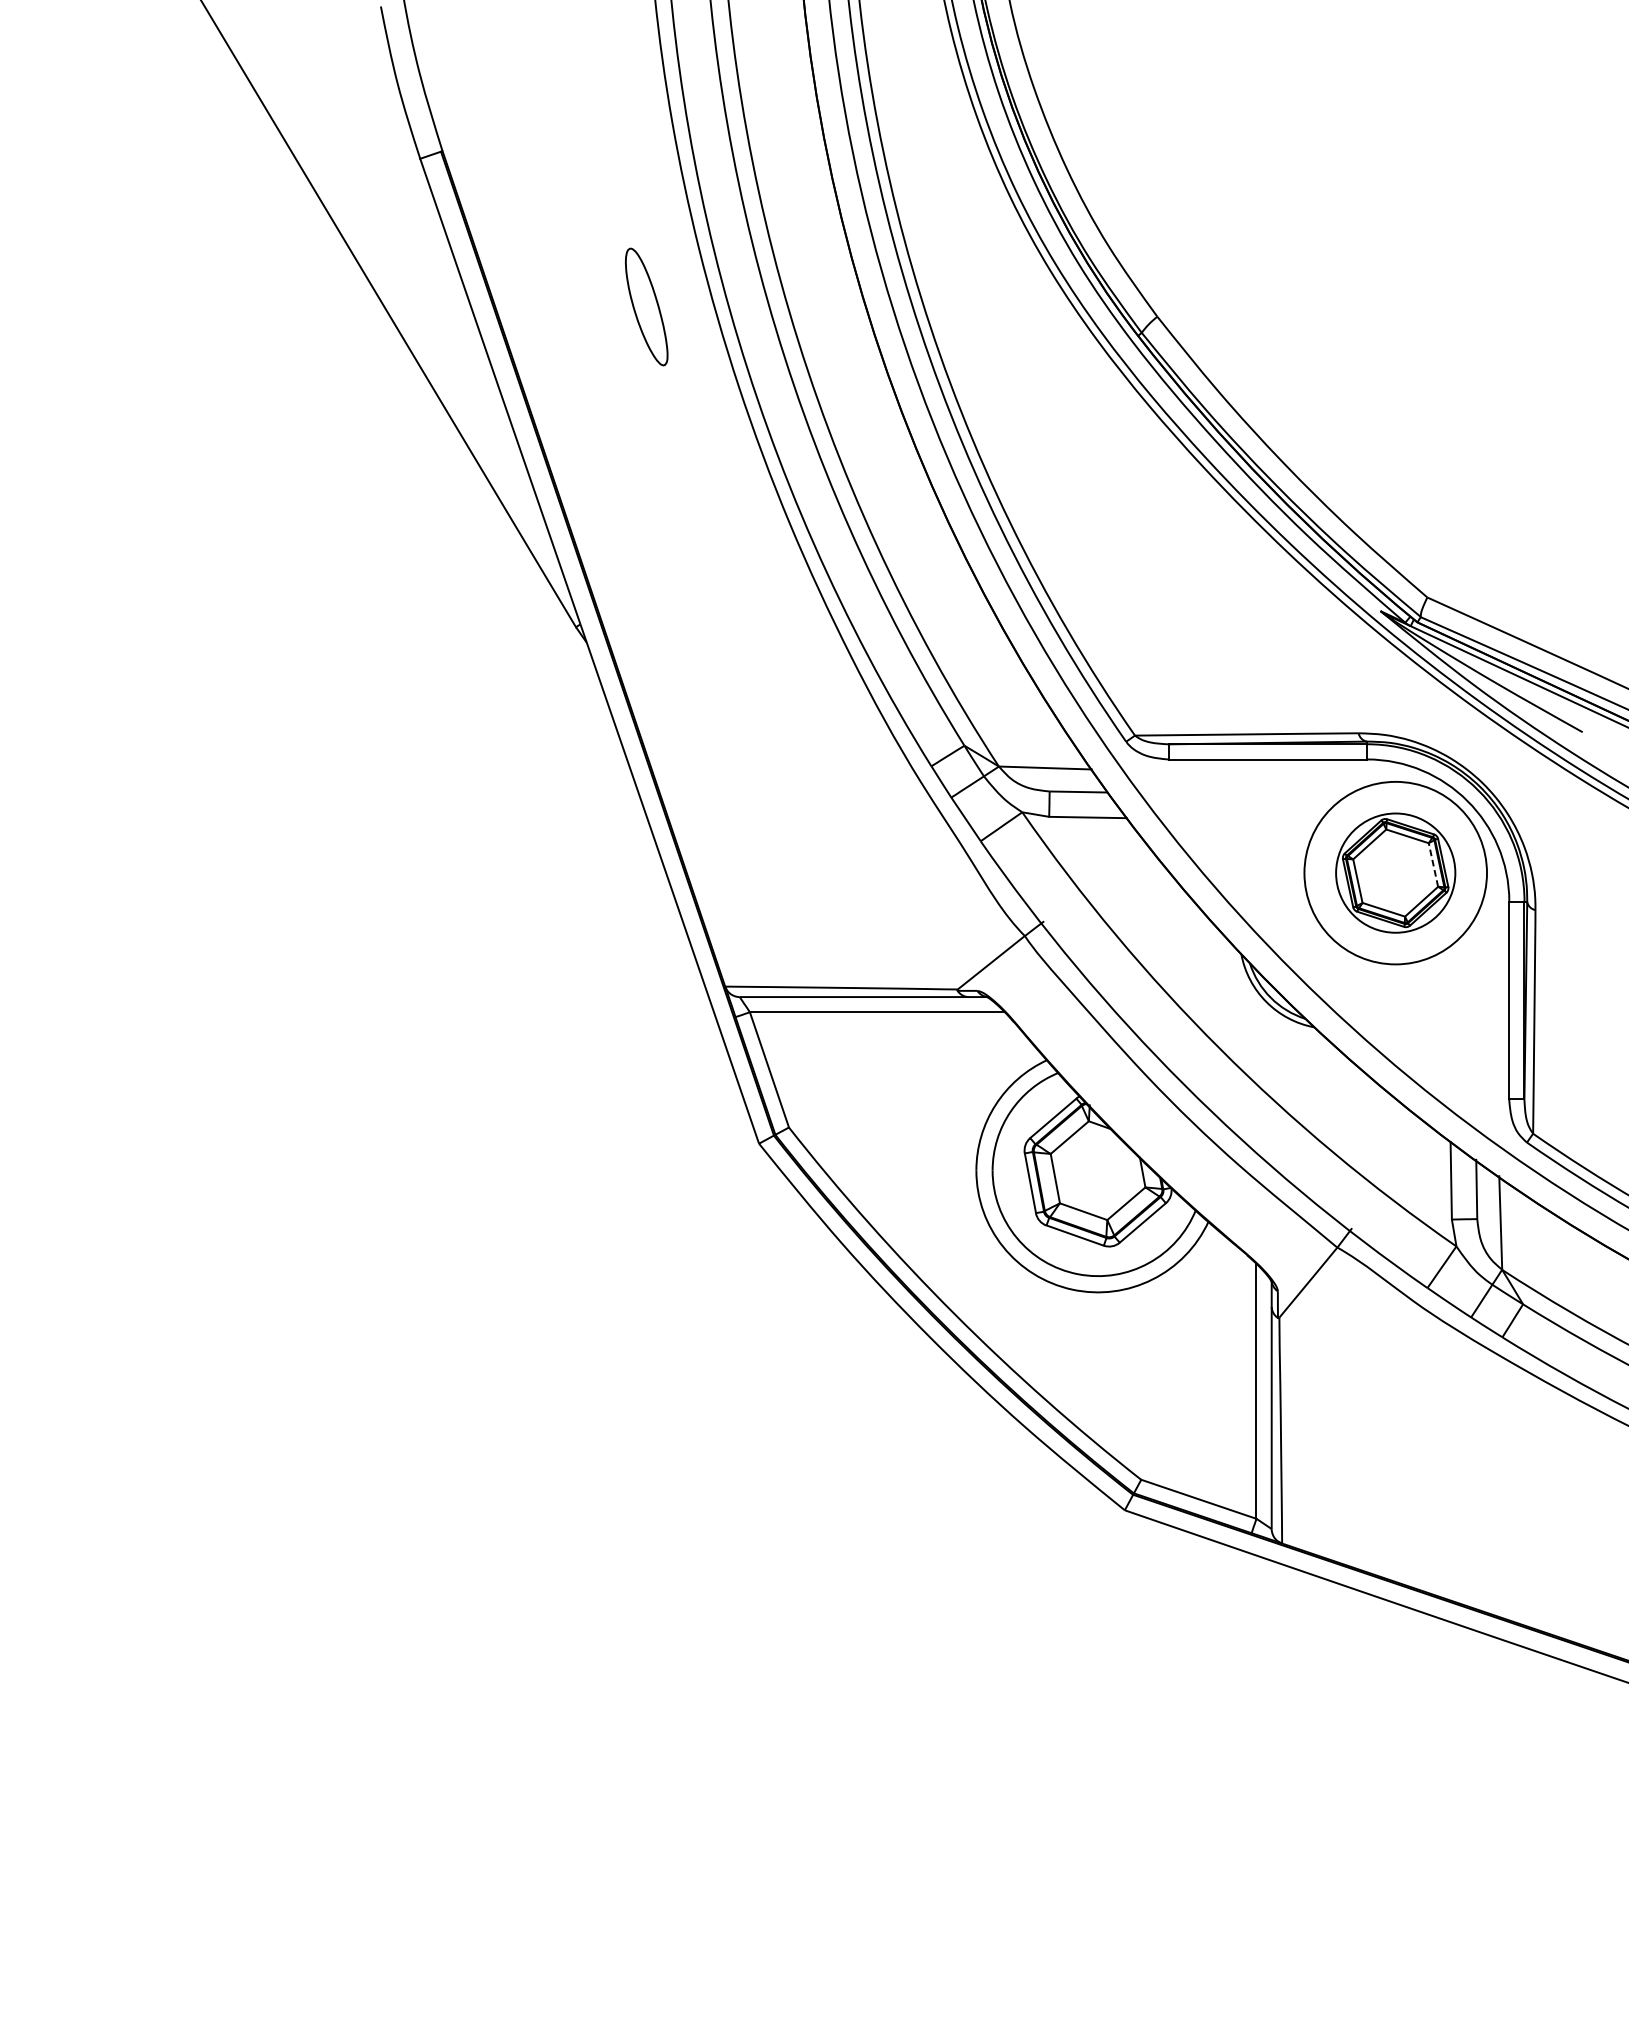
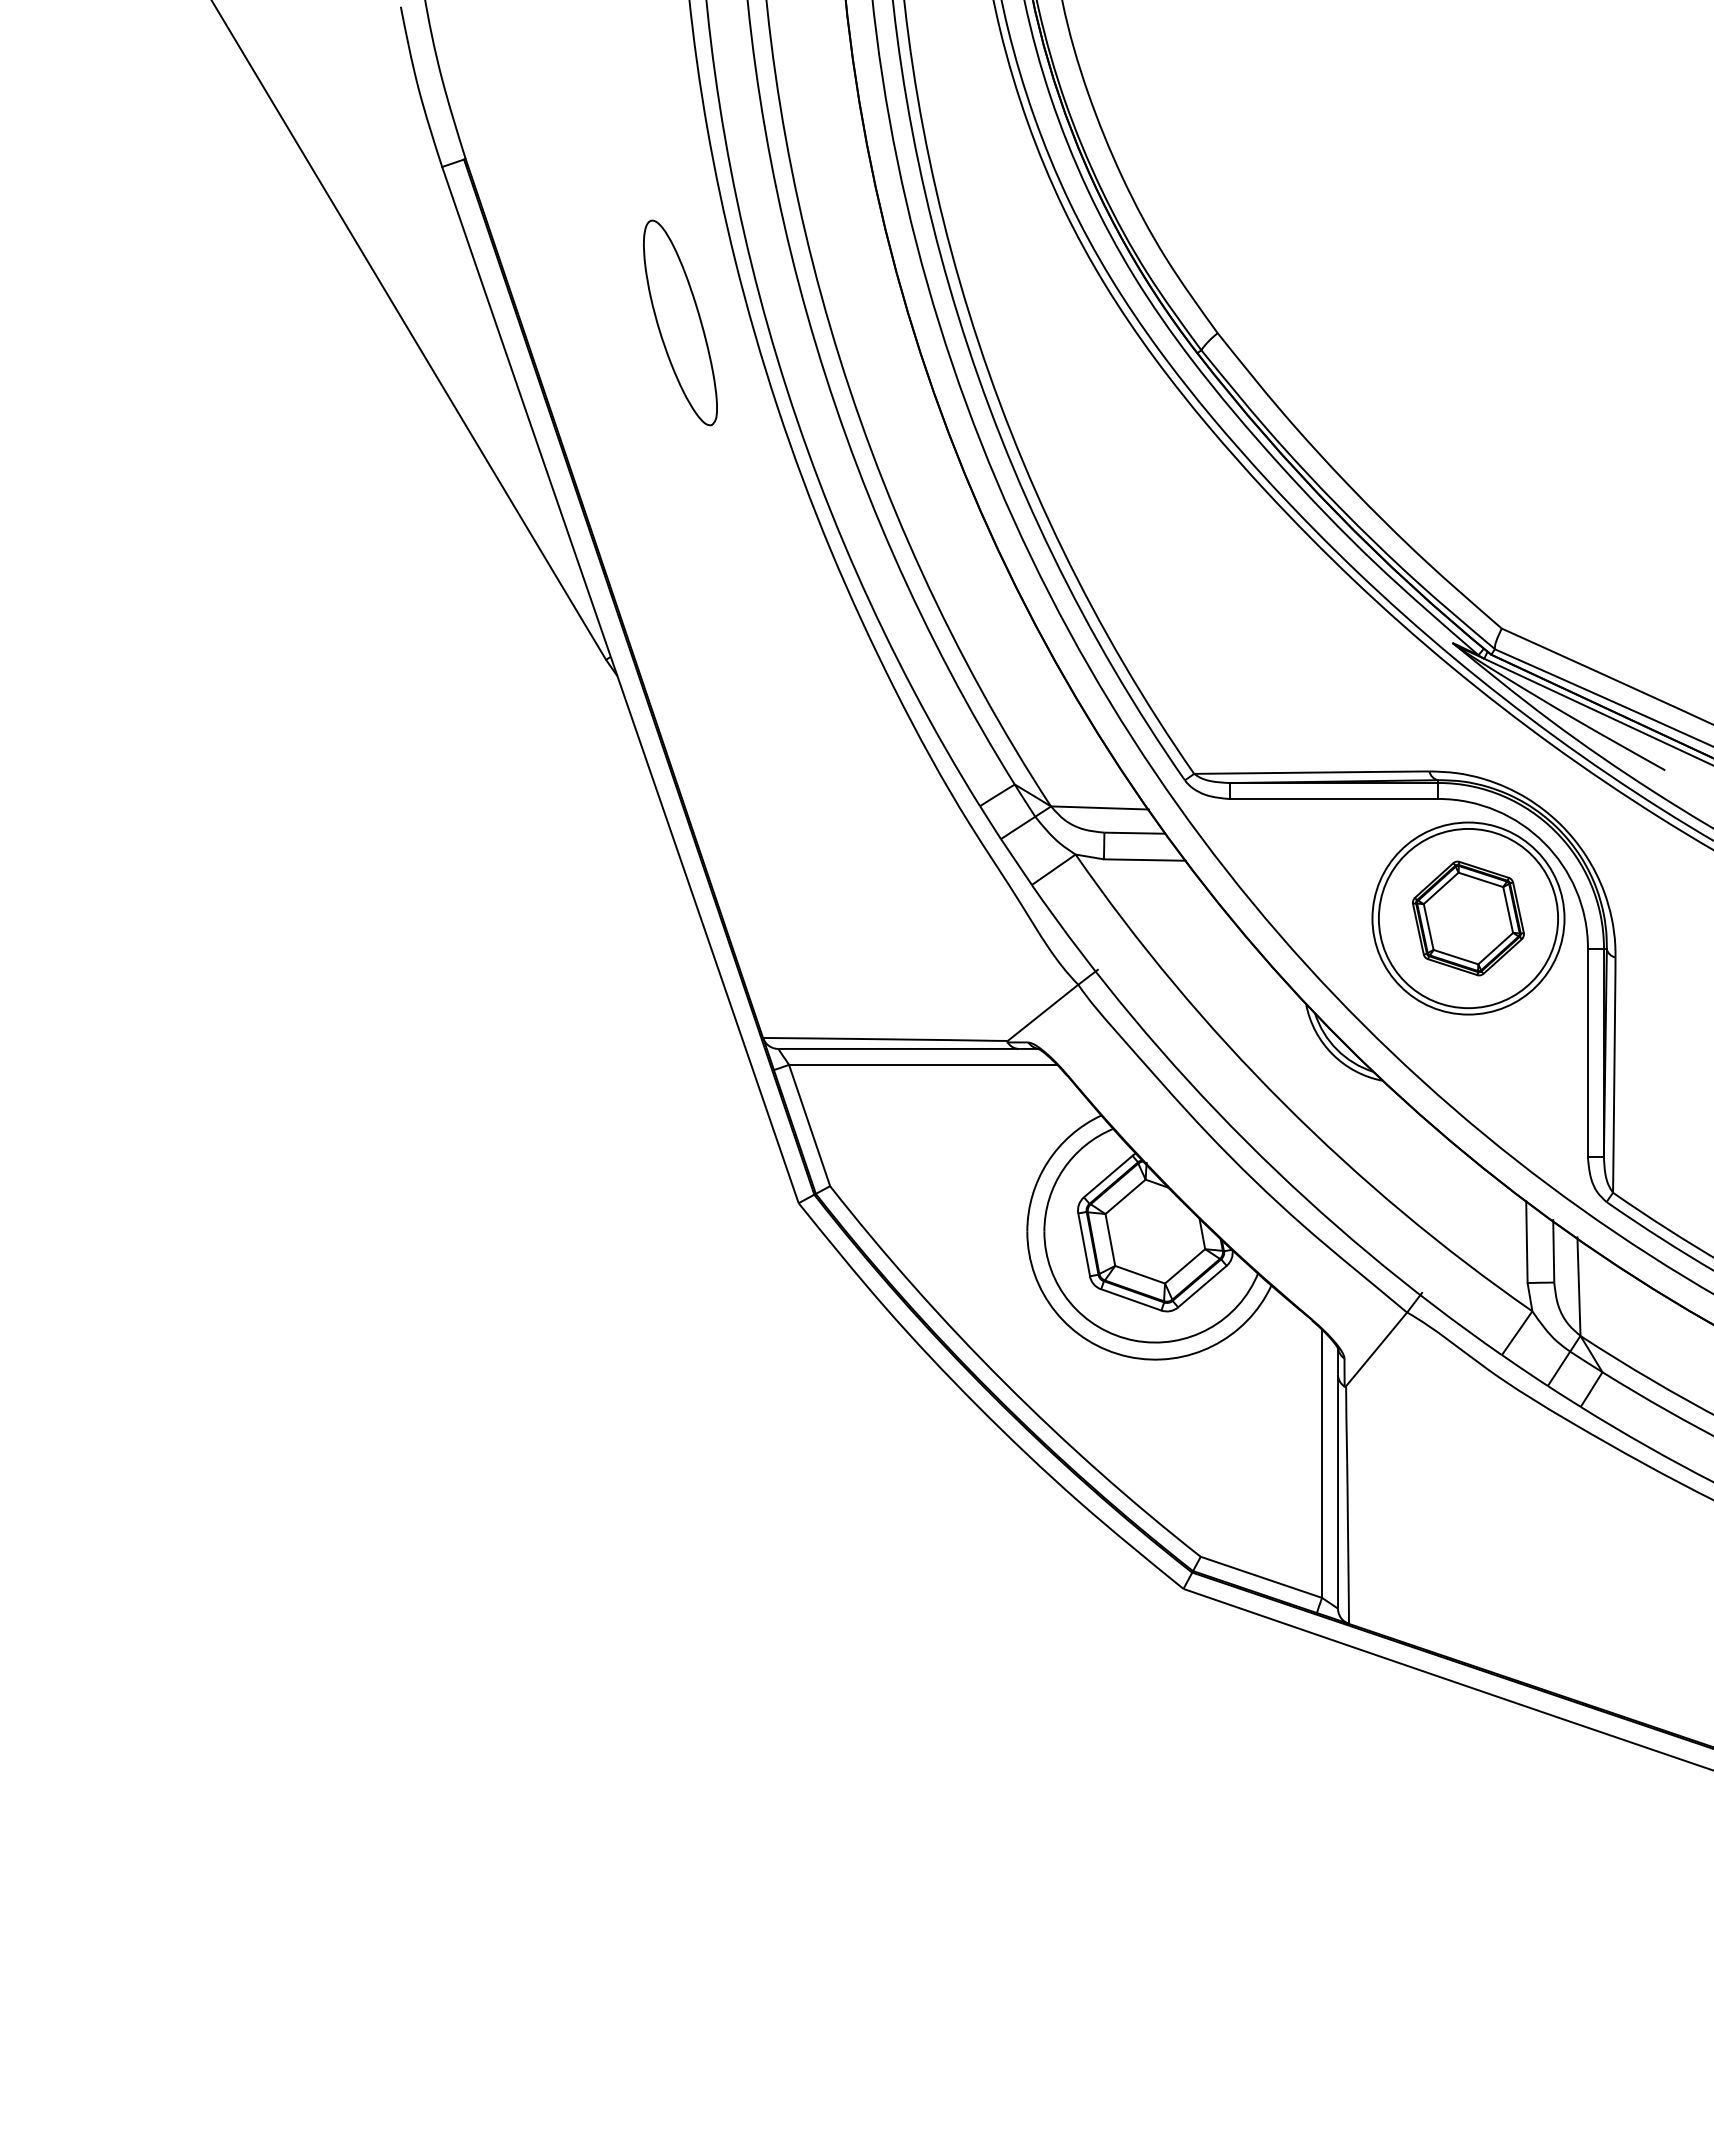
part: (646, 306) -> (680, 322), size x1.67
line: (1433, 864) -> (1508, 909), dashed -> solid
circle: (1395, 873) -> (1468, 918), size x1.43

